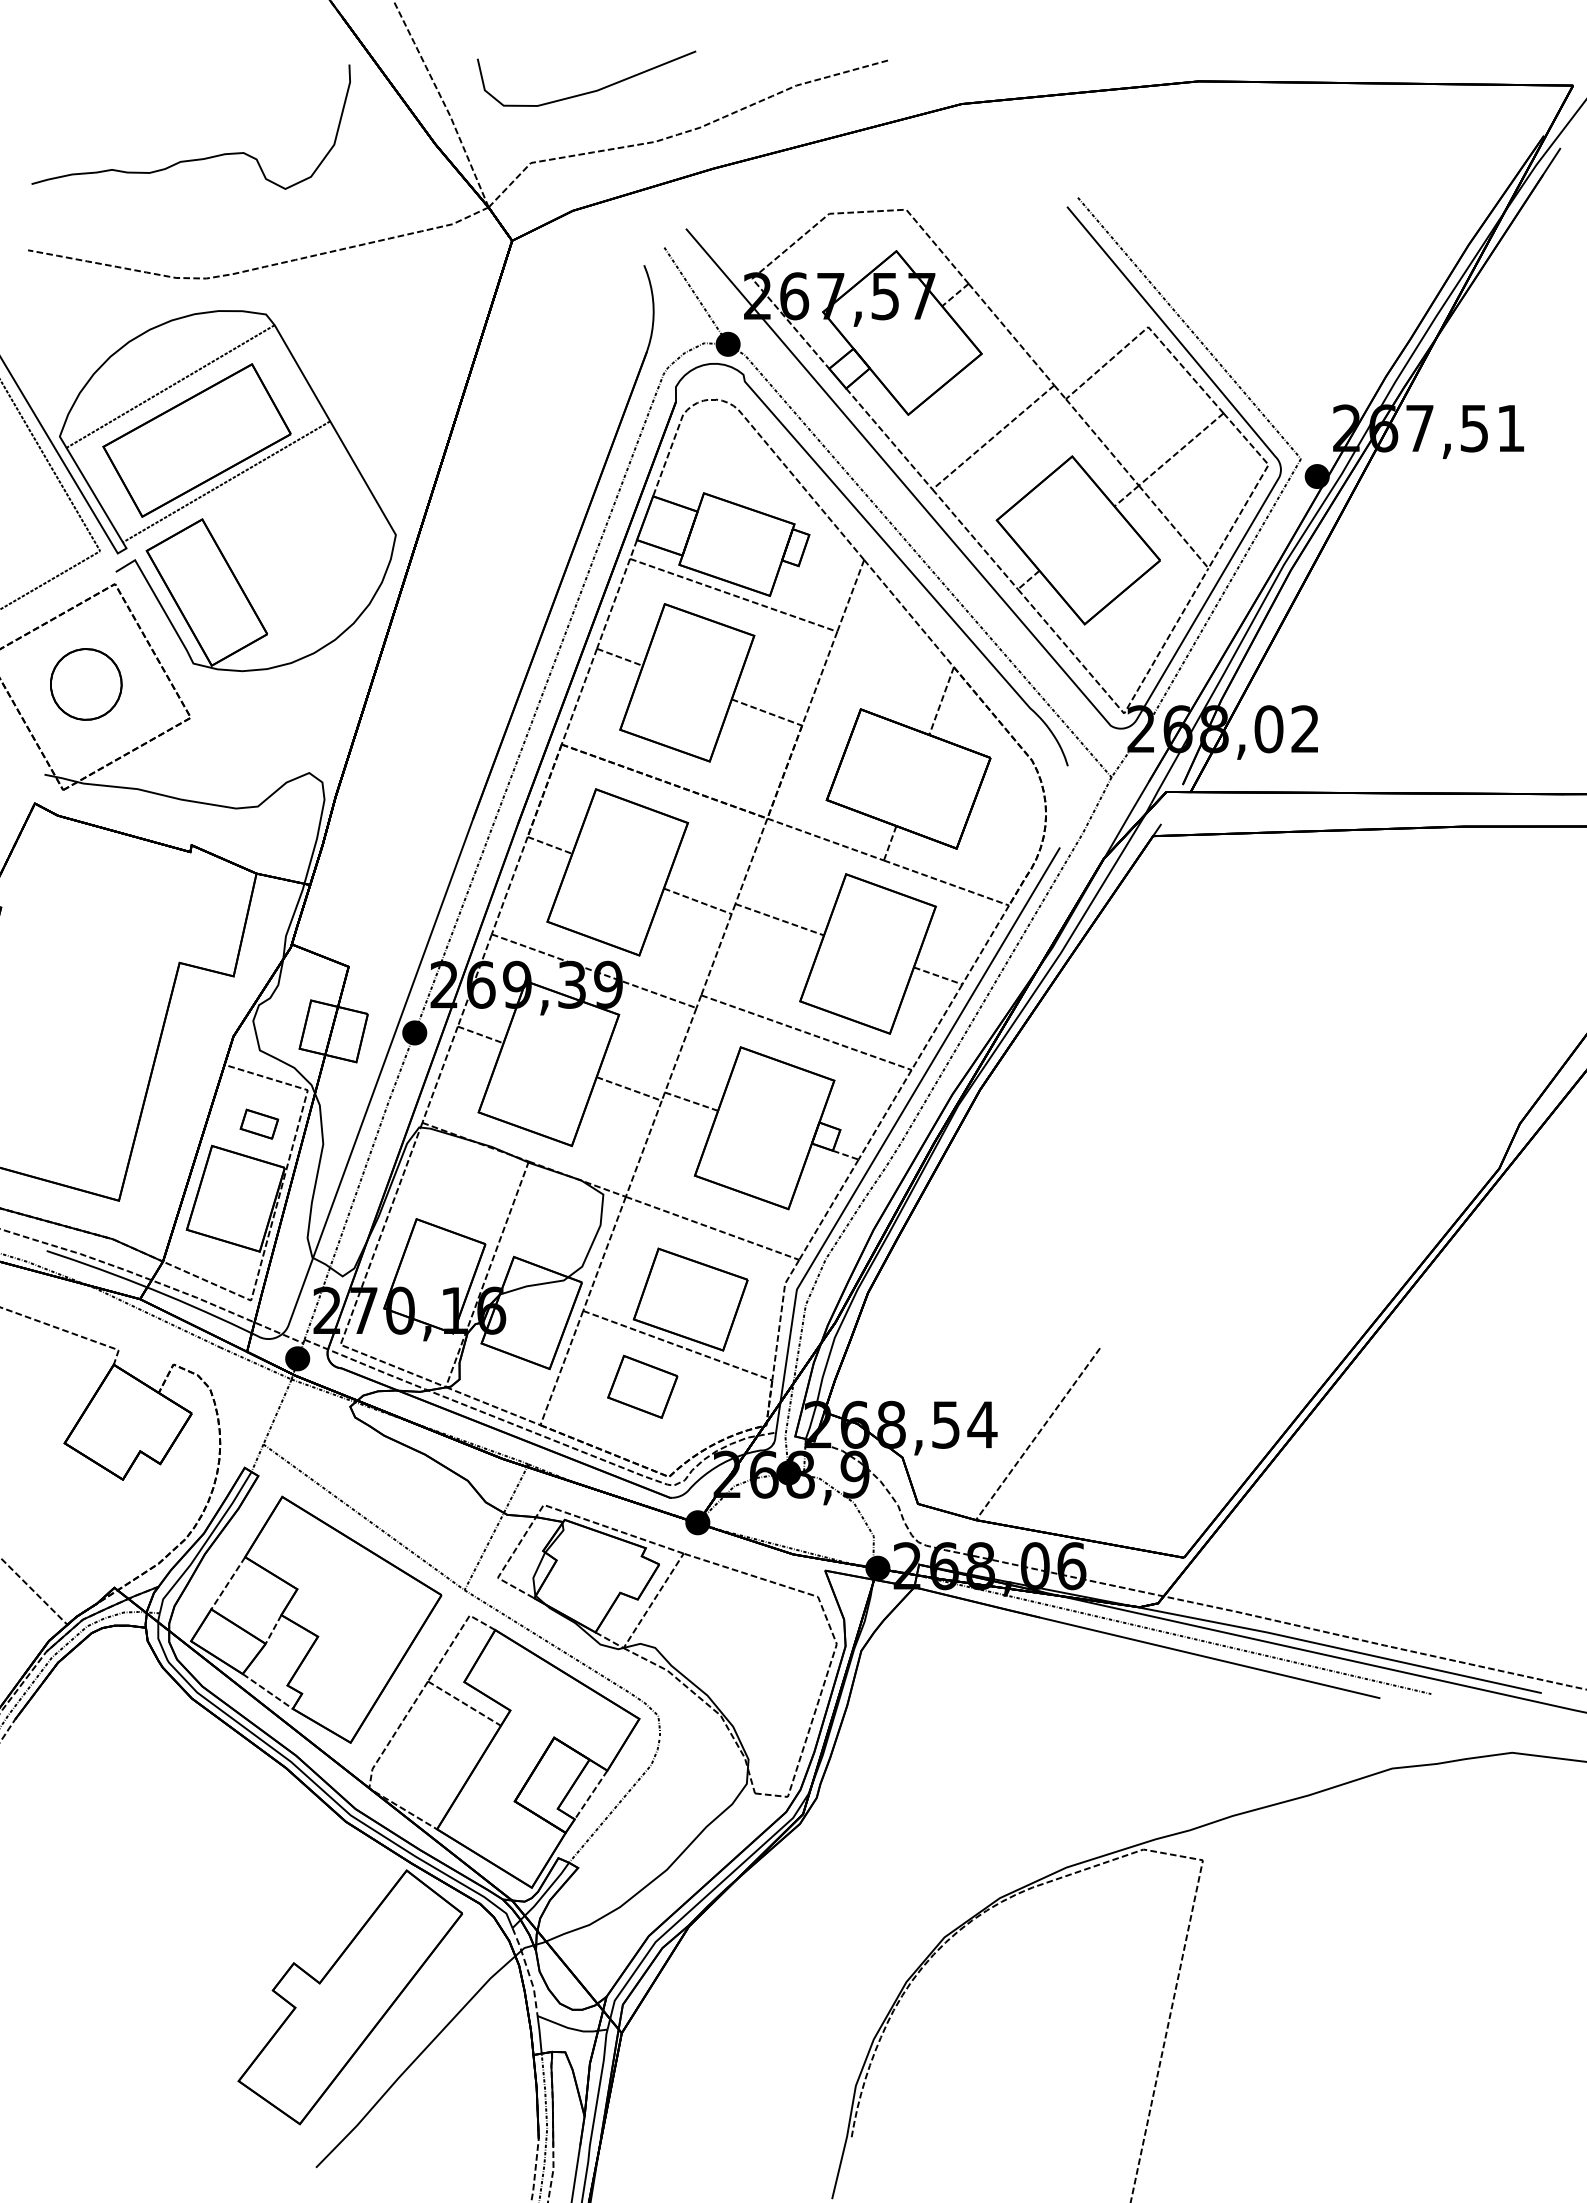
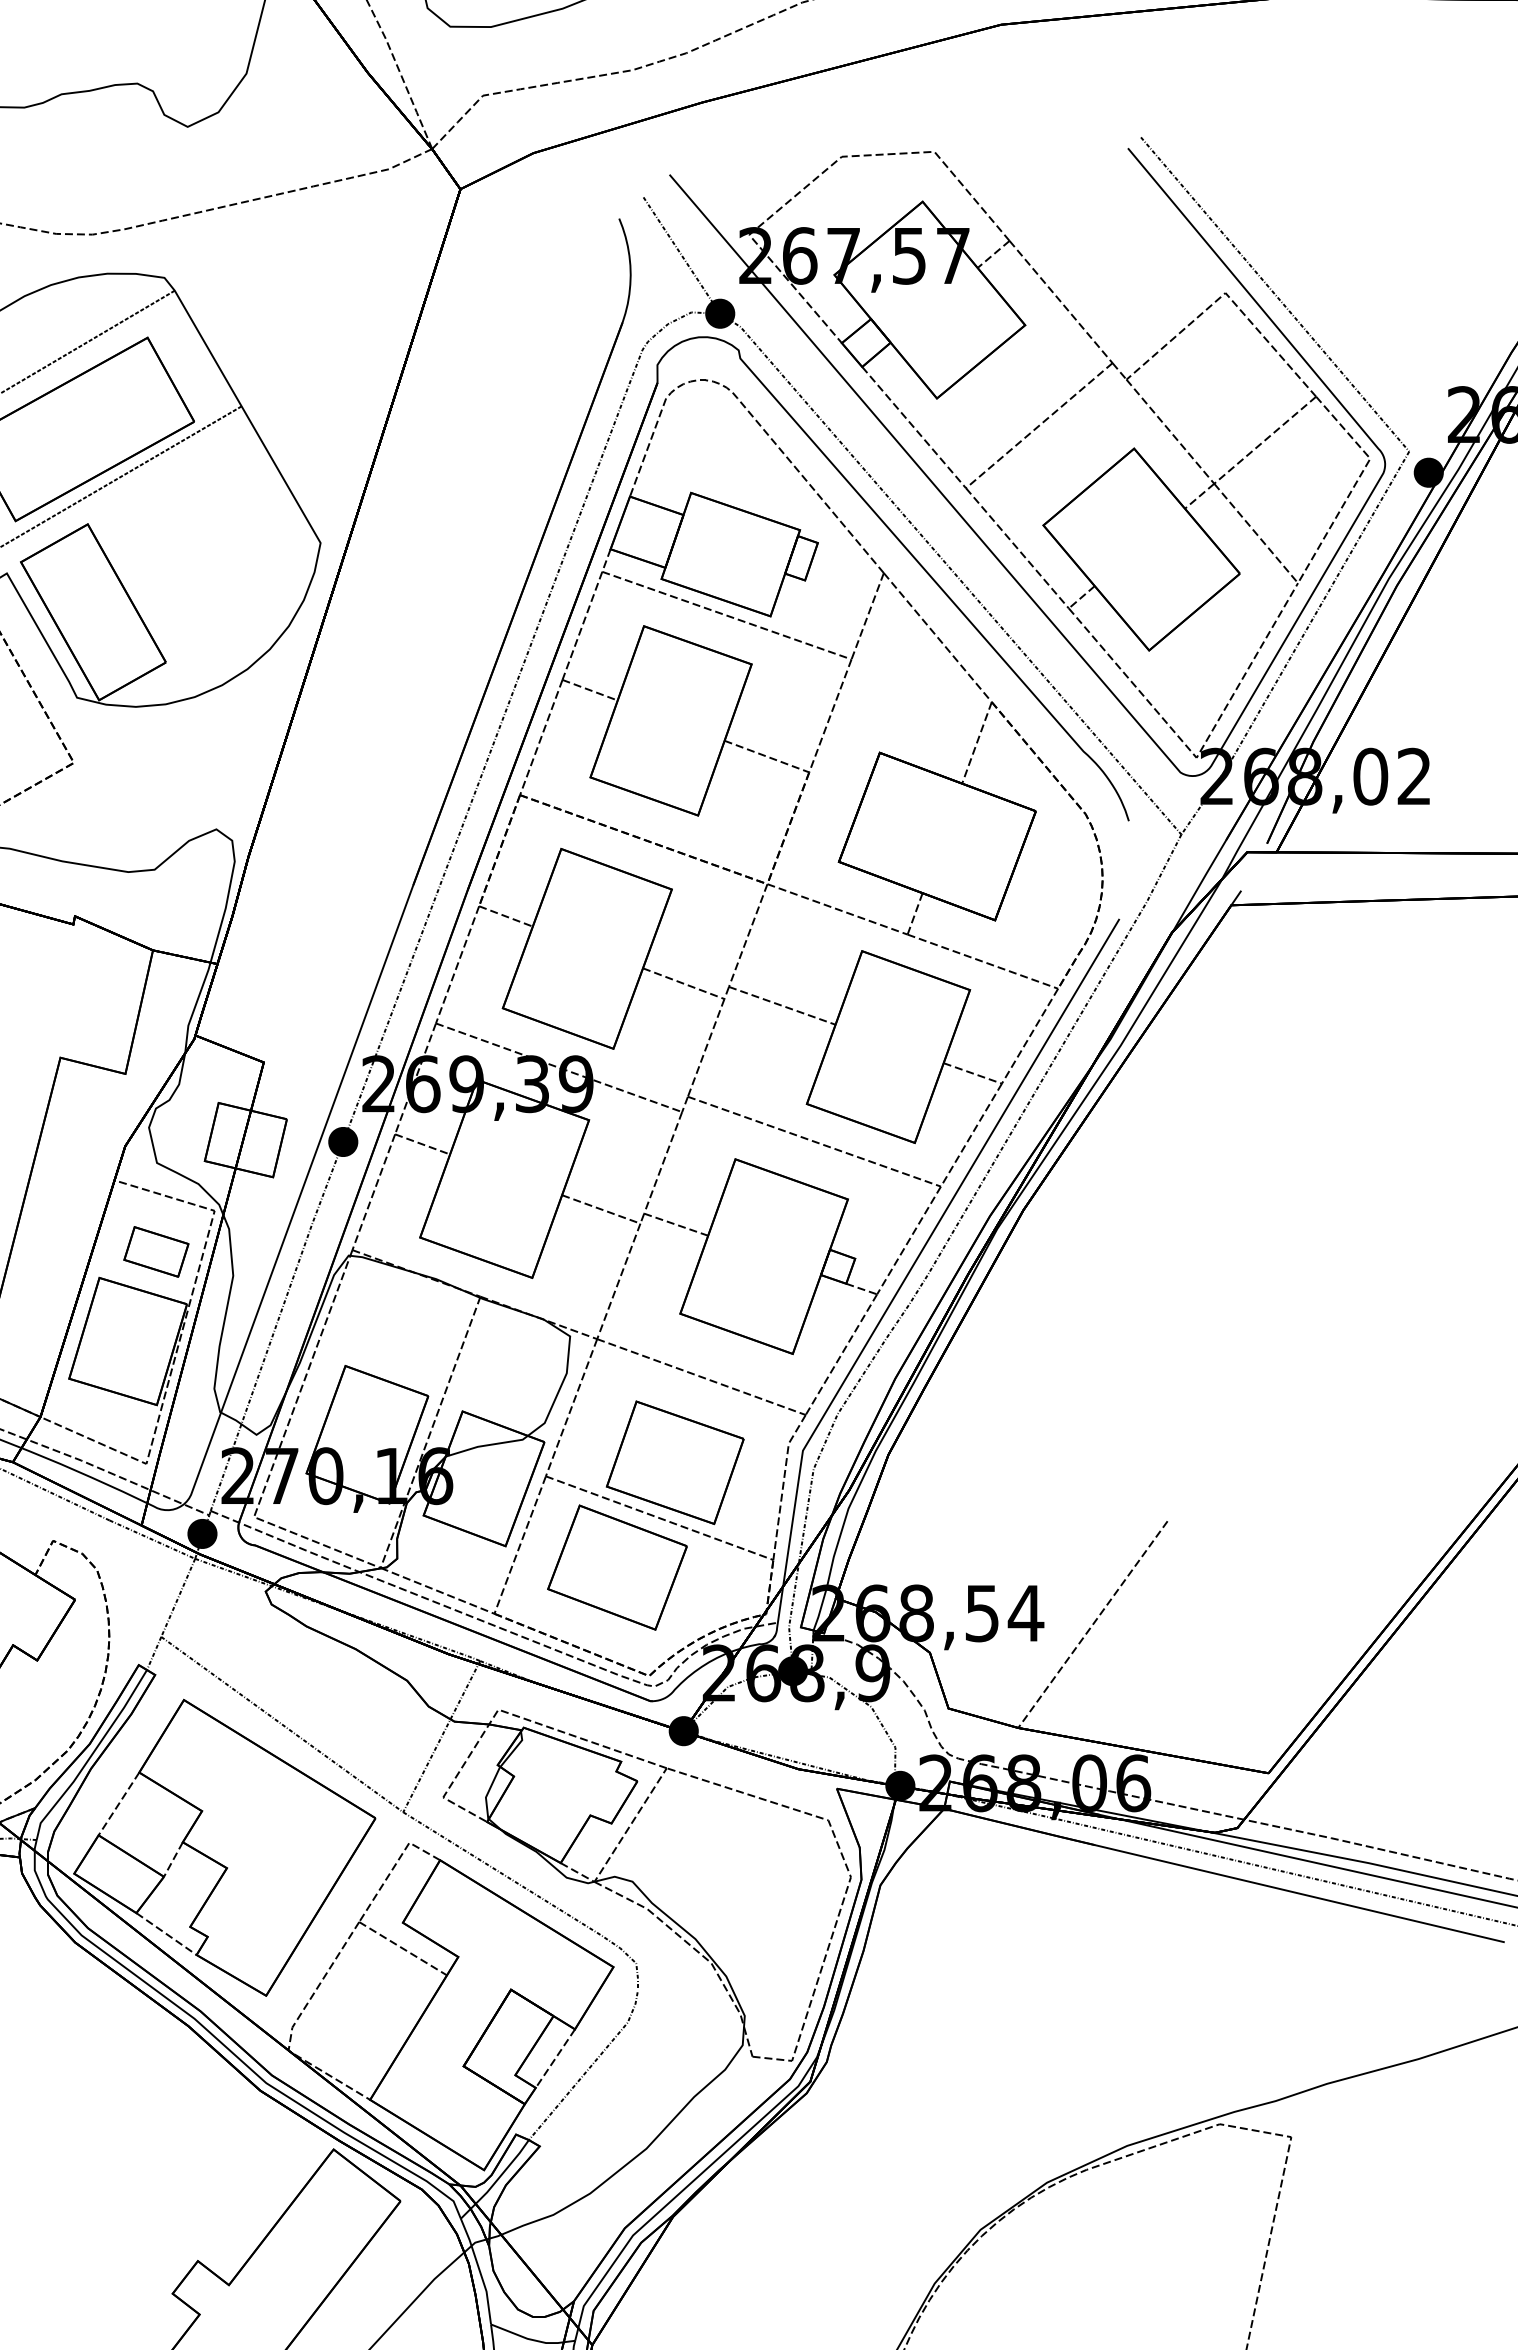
part: (259, 1123) -> (156, 1250), size x1.43
part: (642, 1386) -> (617, 1567), size x1.67
line: (528, 1971) -> (480, 2270), dashed -> solid

